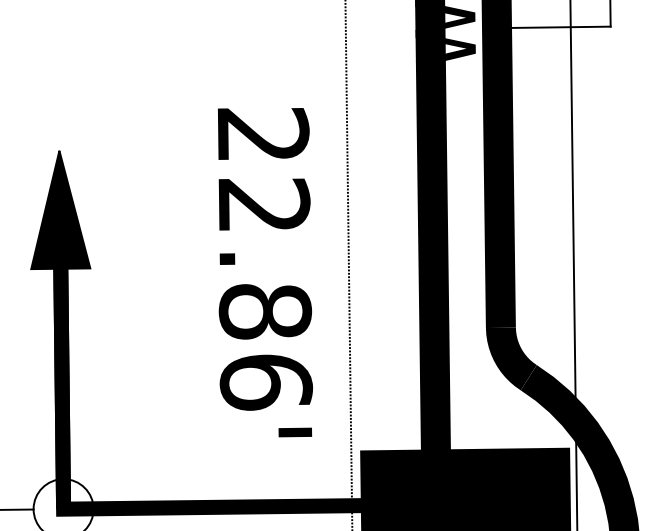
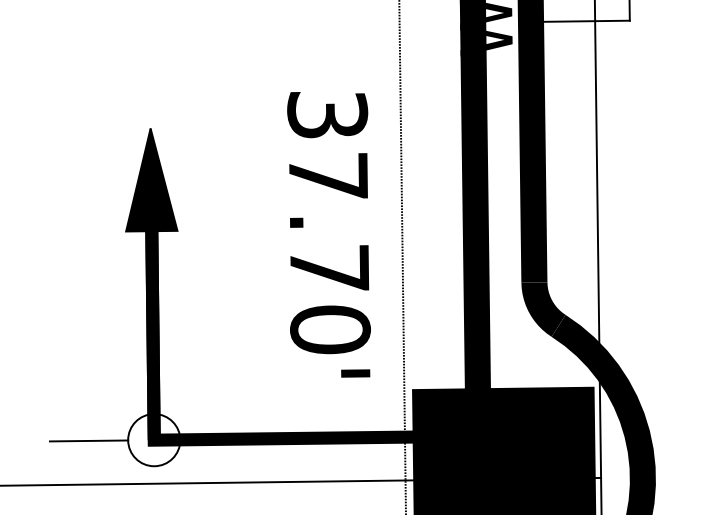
text: (265, 258) -> (329, 222), 22.86' -> 37.70'

